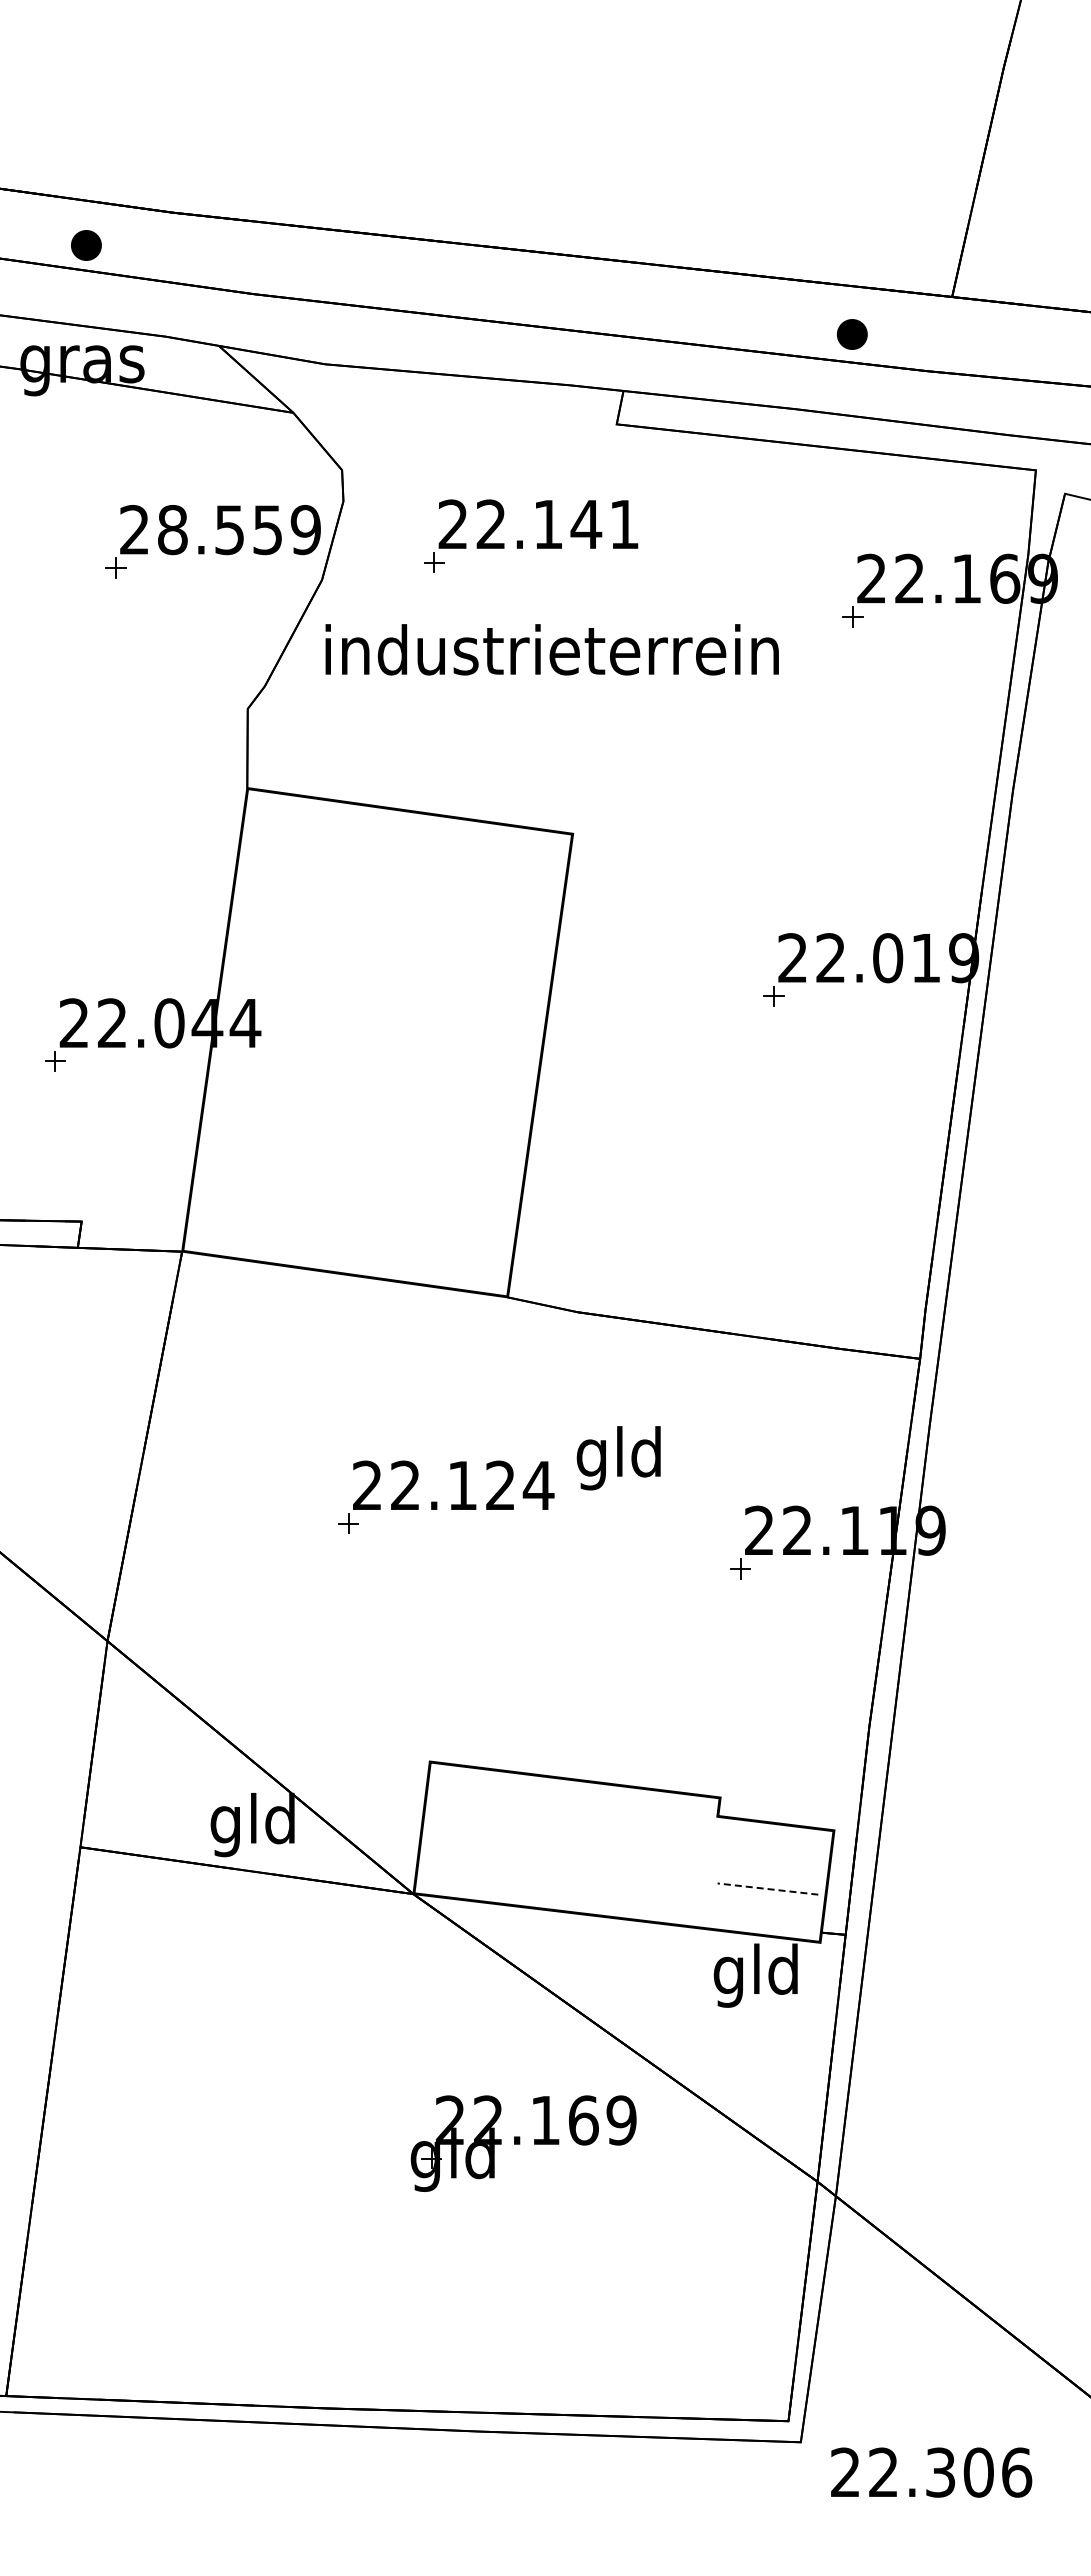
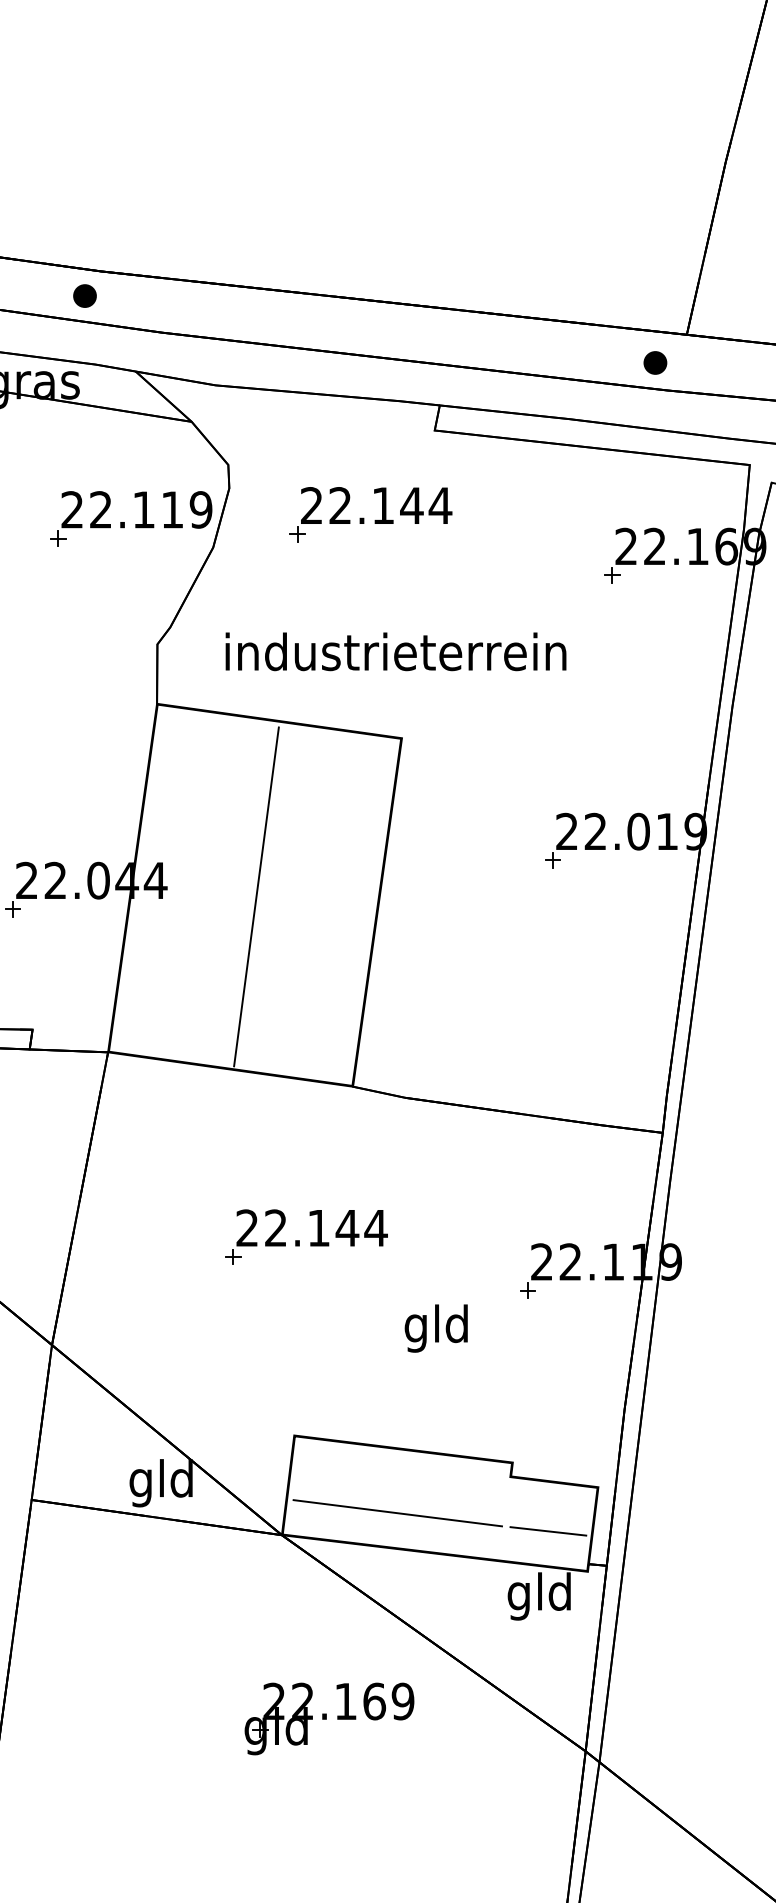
part: (86, 245) -> (85, 296), moved
part: (851, 334) -> (654, 362), moved
text: (624, 524) -> (440, 505), 22.141 -> 22.144
text: (219, 530) -> (136, 510), 28.559 -> 22.119
text: (551, 649) -> (395, 651), moved
line: (379, 1044) -> (256, 896), added
text: (618, 1458) -> (436, 1328), moved
text: (500, 1484) -> (347, 1227), 22.124 -> 22.144
line: (567, 1864) -> (397, 1512), added
line: (767, 1889) -> (548, 1531), dashed -> solid
part: (523, 2143) -> (329, 1718), moved

